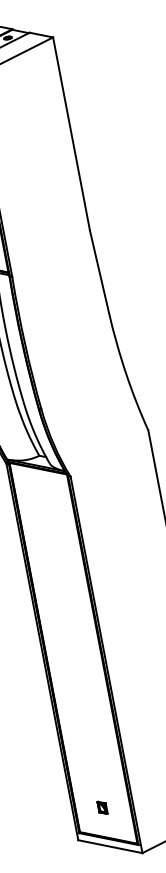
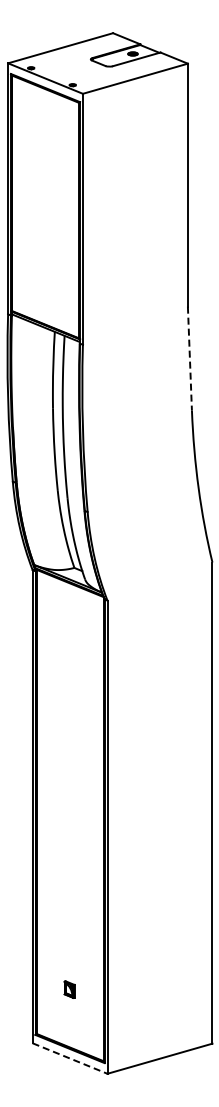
line: (99, 272) -> (189, 359), solid -> dashed
part: (102, 807) -> (69, 989), moved
line: (110, 846) -> (70, 1058), solid -> dashed

